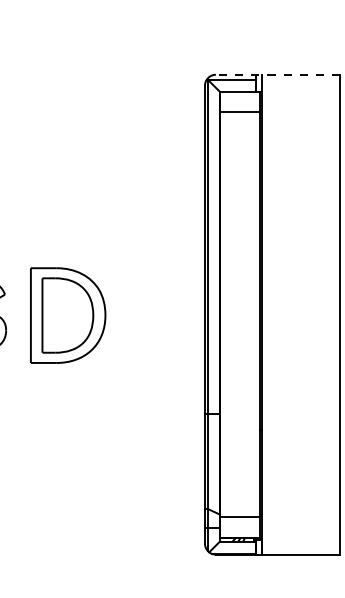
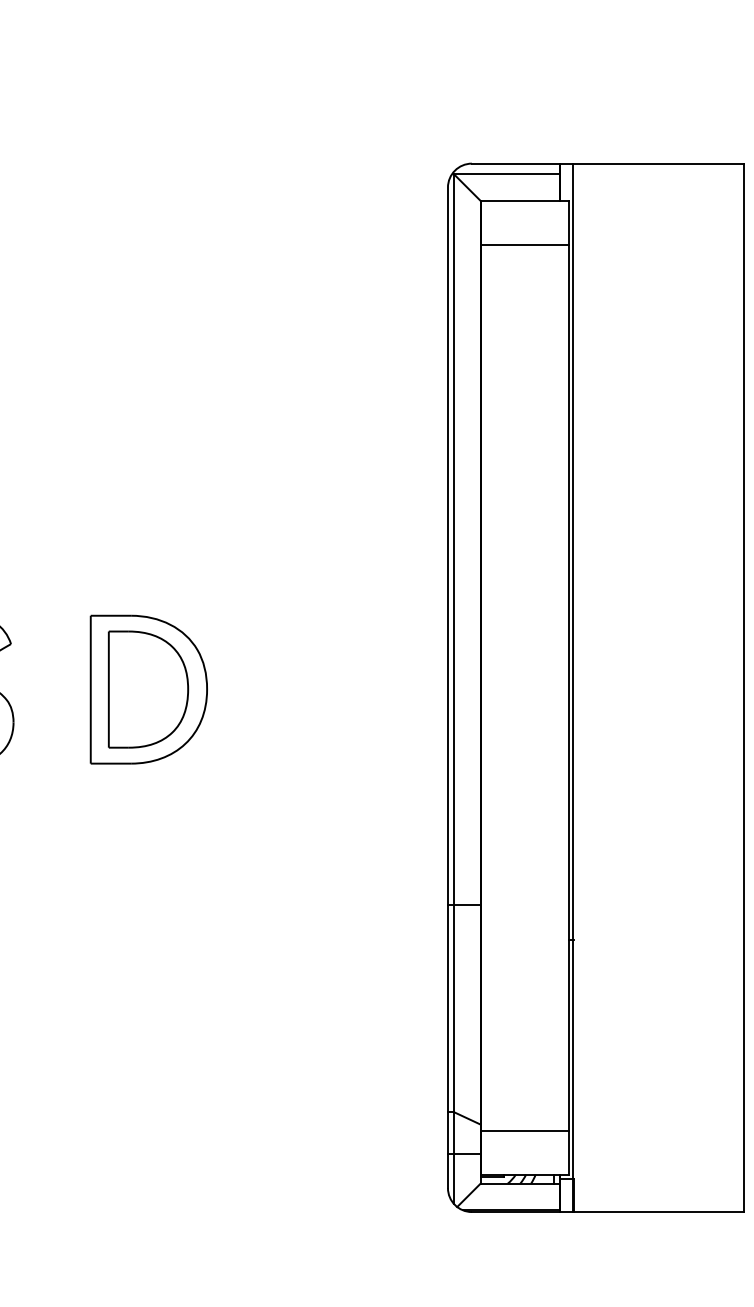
line: (277, 74) -> (606, 162), dashed -> solid
part: (67, 315) -> (147, 689), size x0.71

